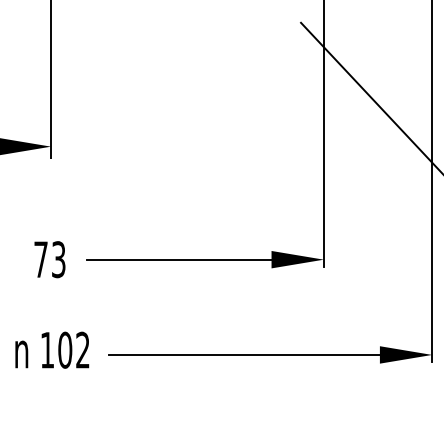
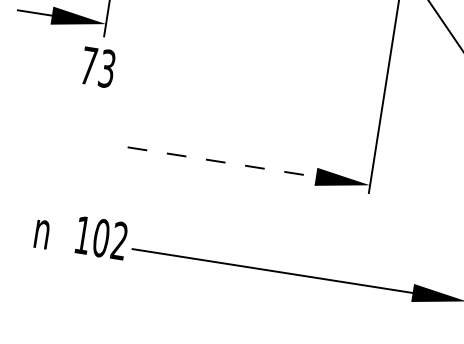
text: (49, 259) -> (97, 67), moved
line: (192, 259) -> (234, 163), solid -> dashed
text: (65, 349) -> (101, 237), moved

